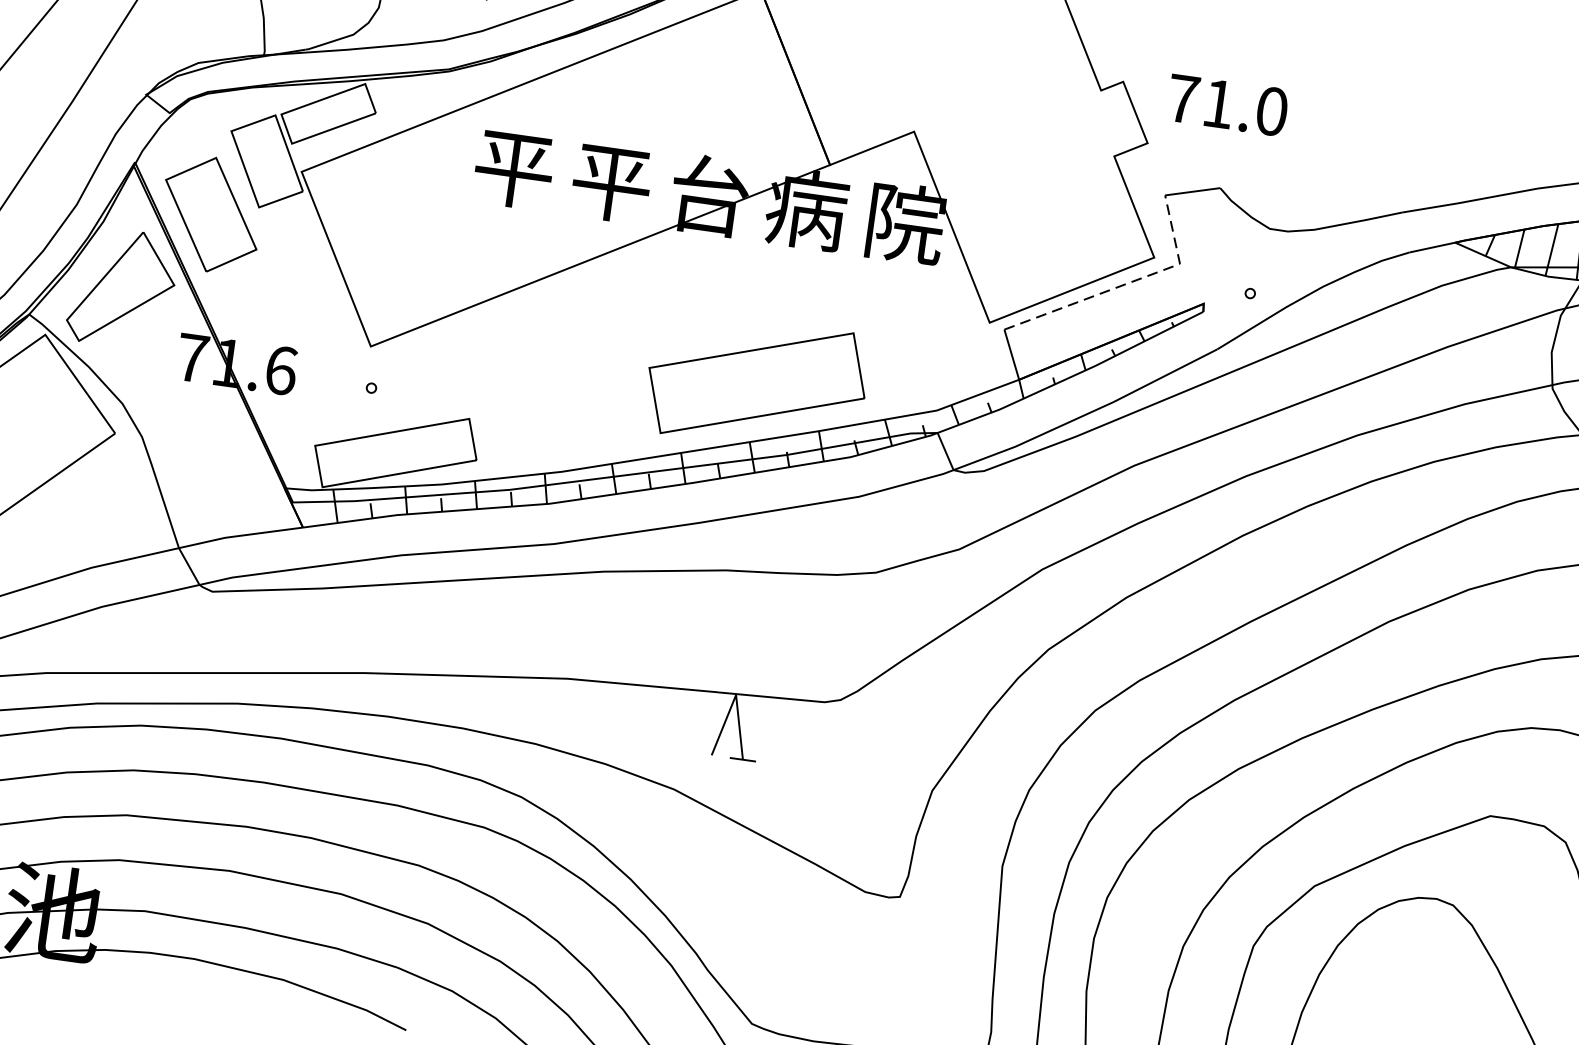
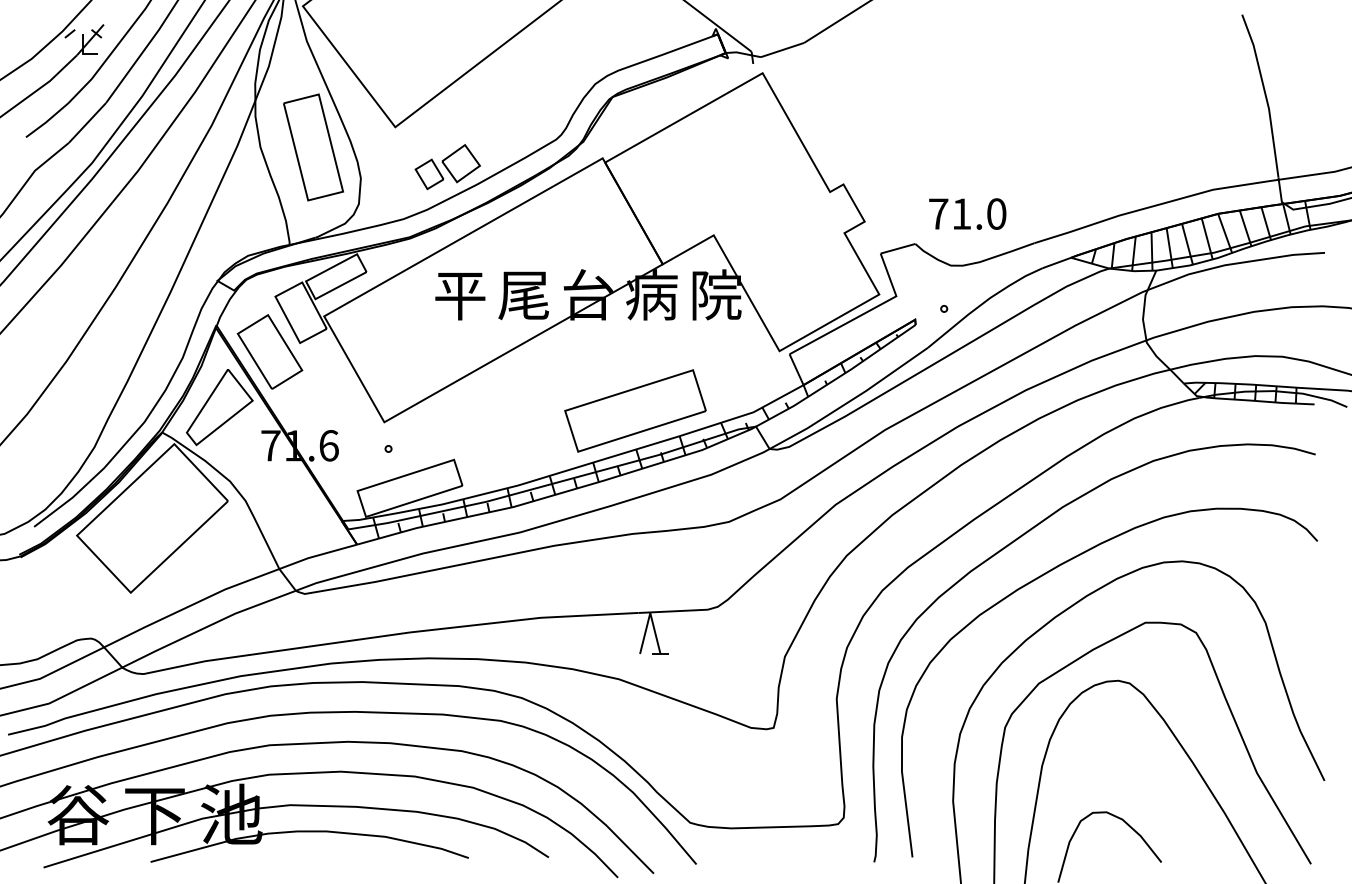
text: (1227, 104) -> (967, 213), moved
text: (610, 182) -> (523, 295), 平 -> 尾
line: (1127, 283) -> (864, 313), dashed -> solid

